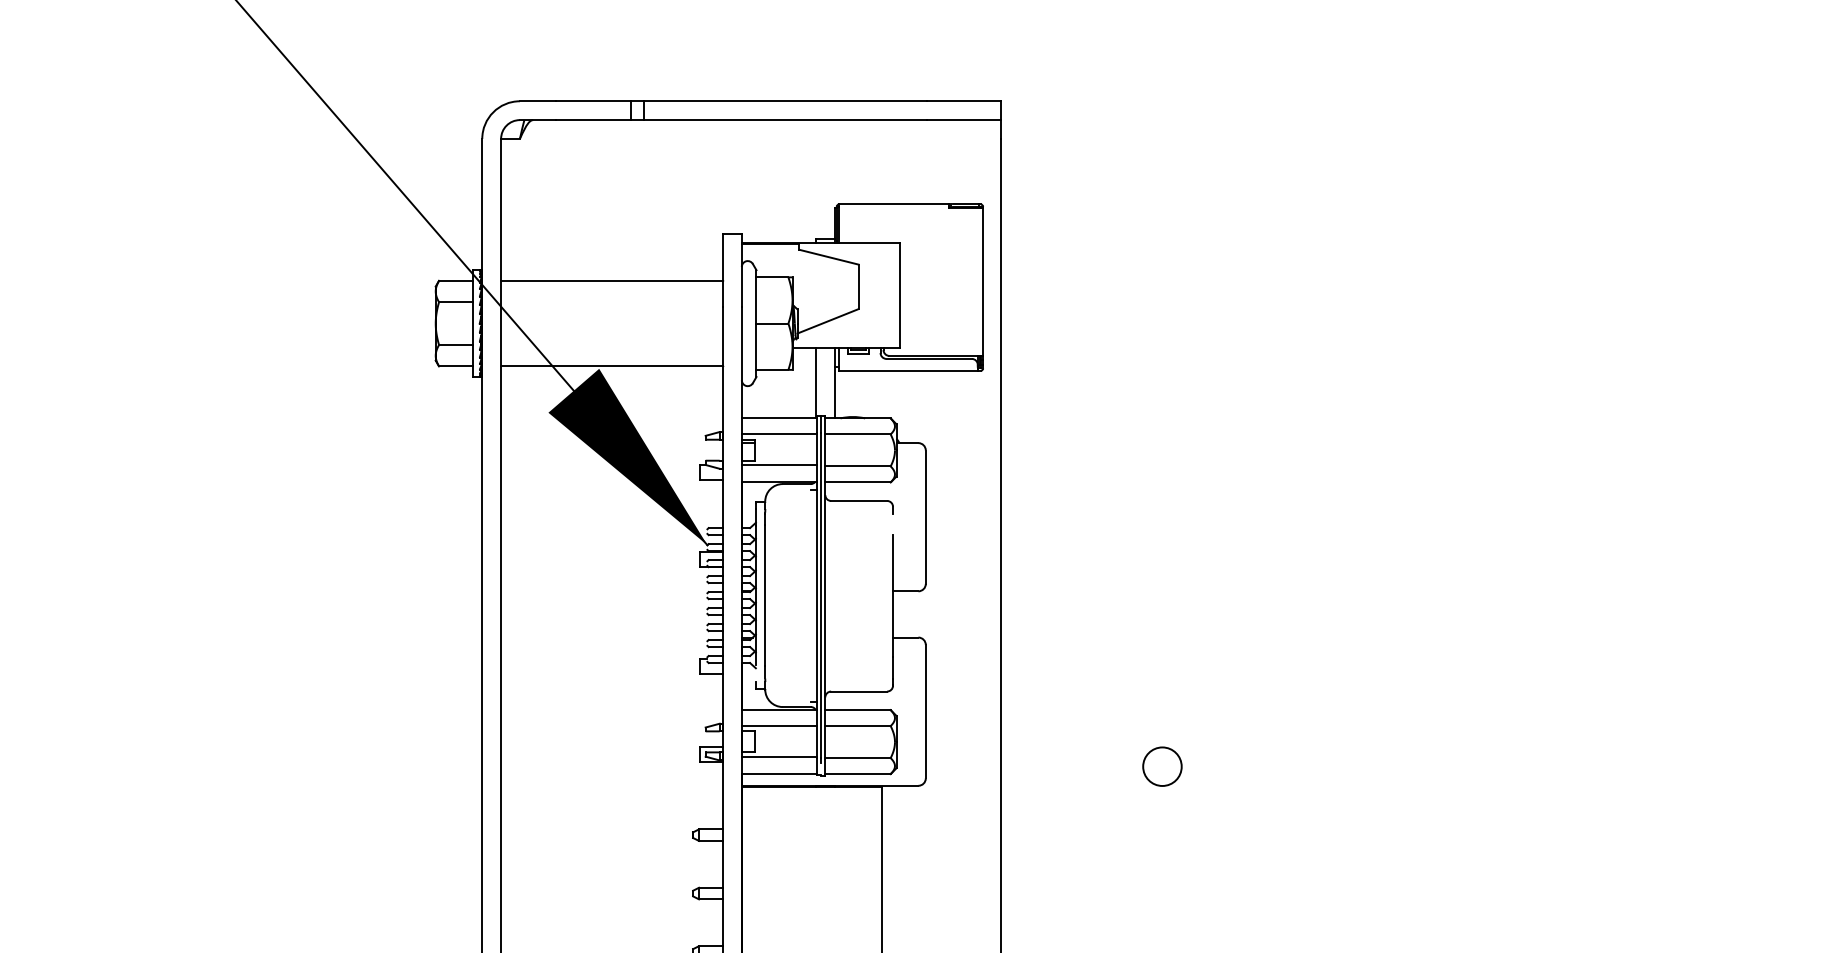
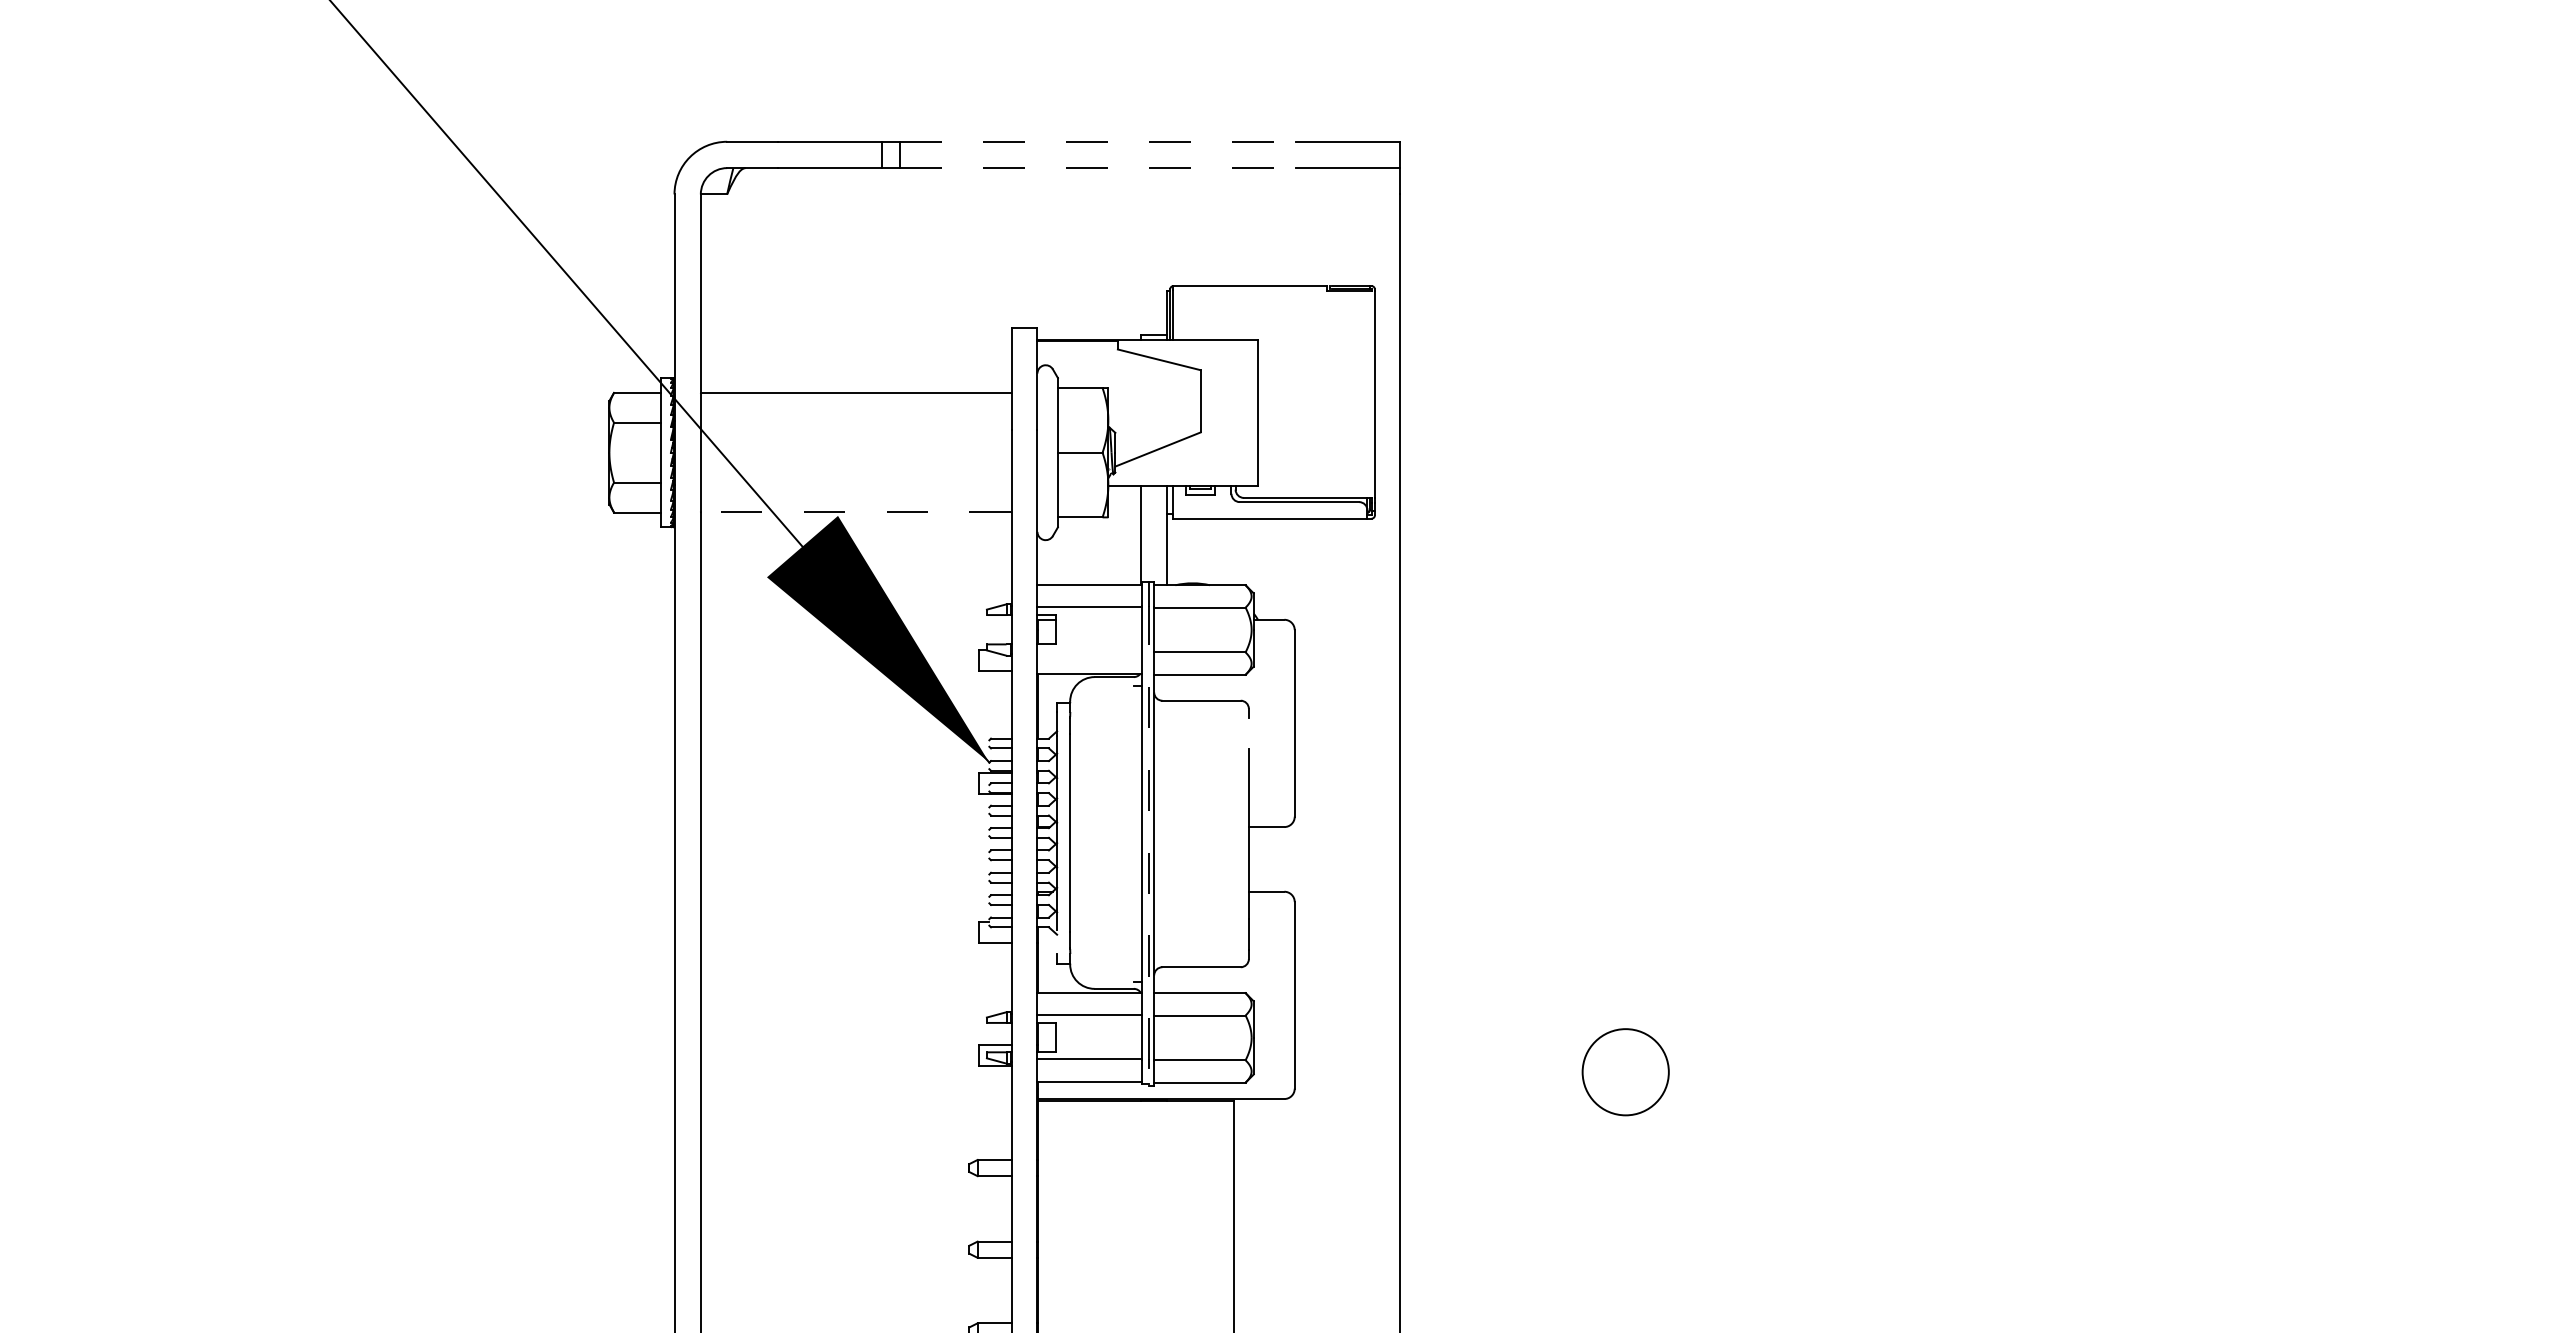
line: (785, 101) -> (1098, 141), solid -> dashed
line: (785, 120) -> (1098, 168), solid -> dashed
line: (612, 366) -> (856, 512), solid -> dashed
line: (779, 465) -> (1089, 651), removed
line: (821, 595) -> (1148, 832), solid -> dashed
circle: (1162, 766) -> (1625, 1072), size x1.6

